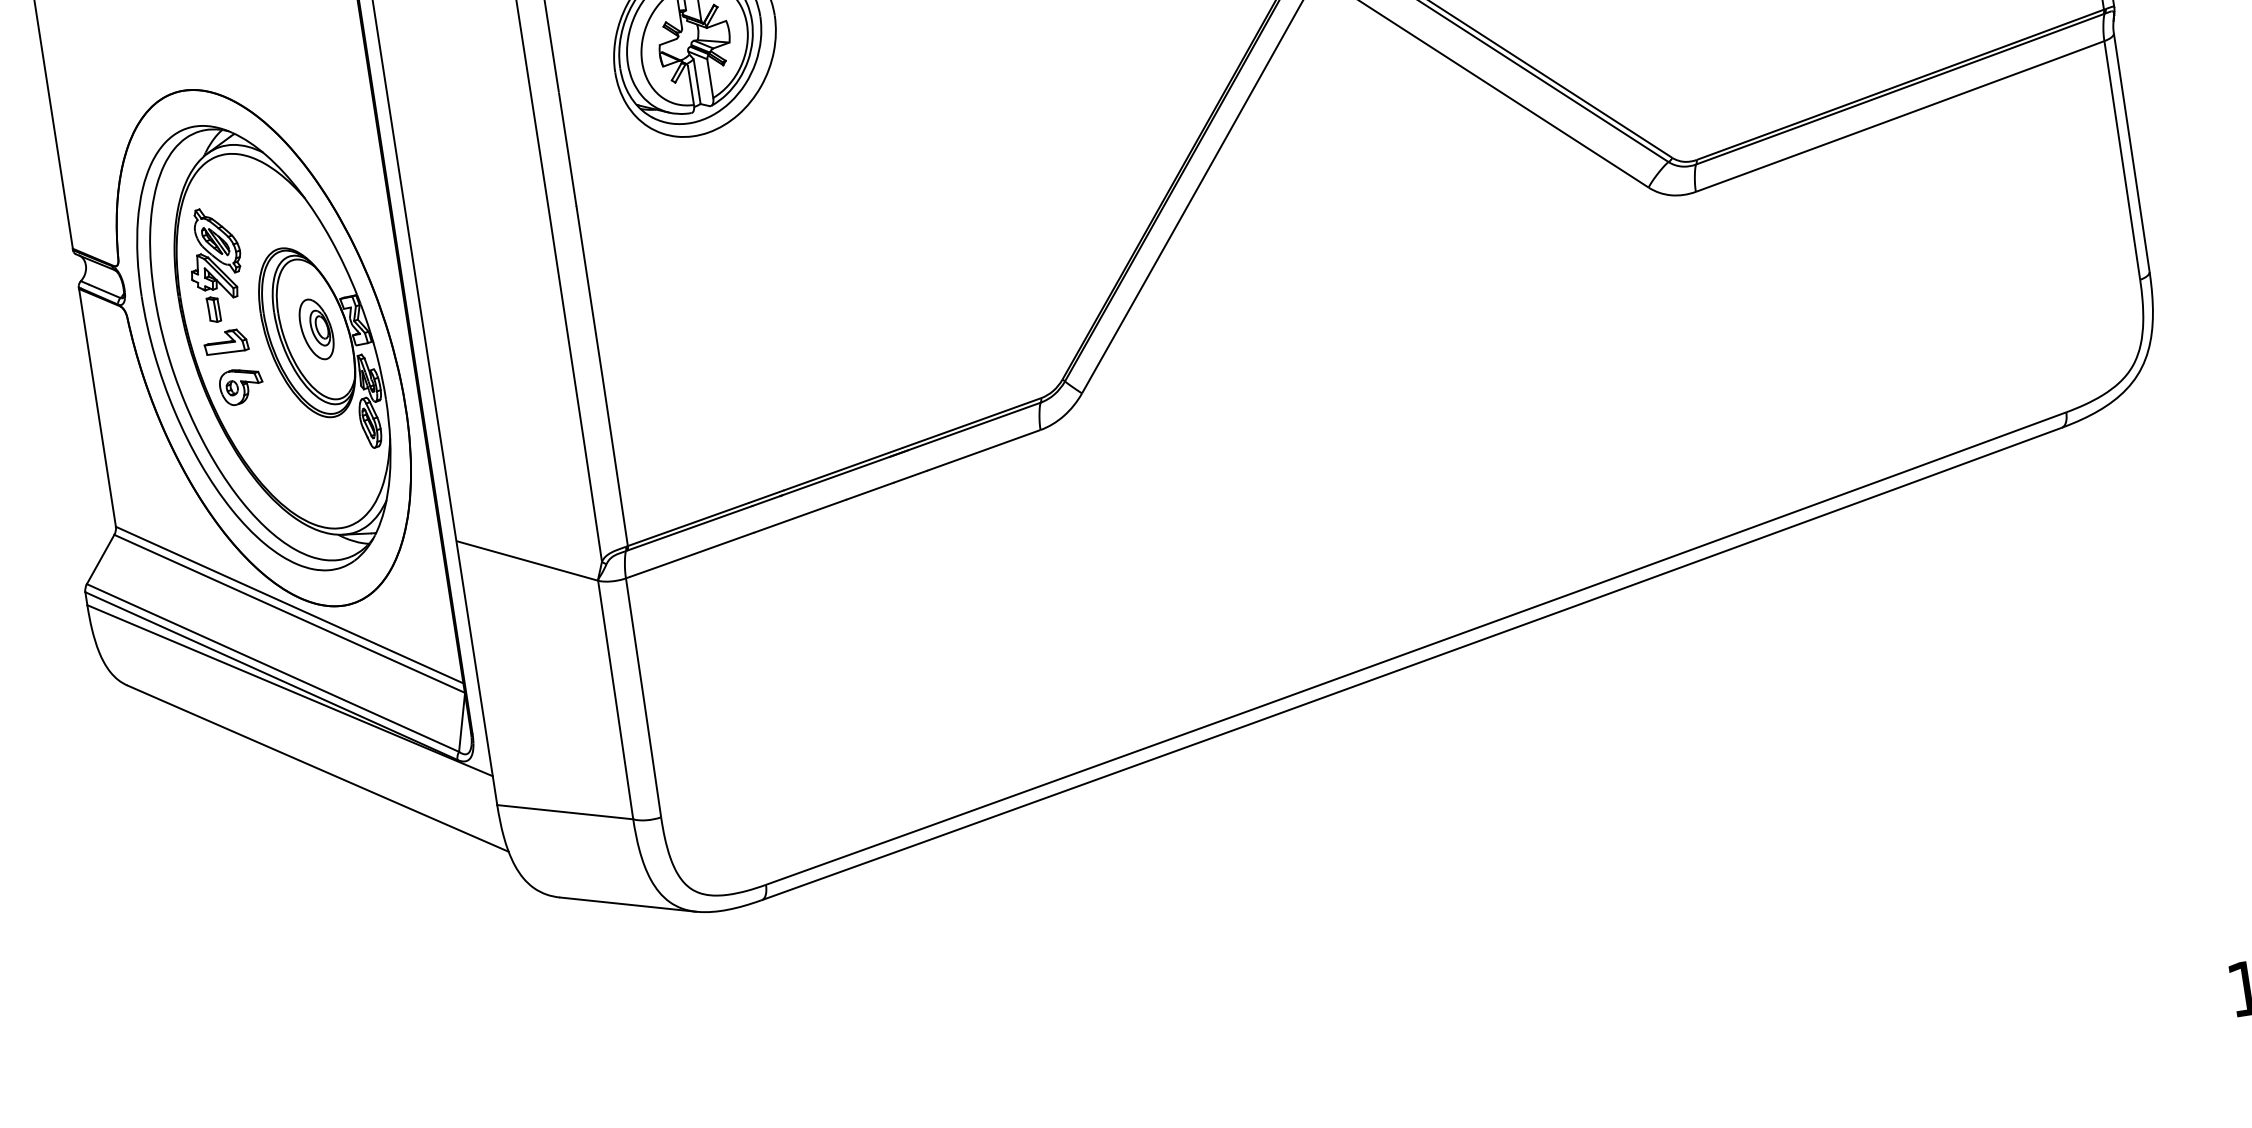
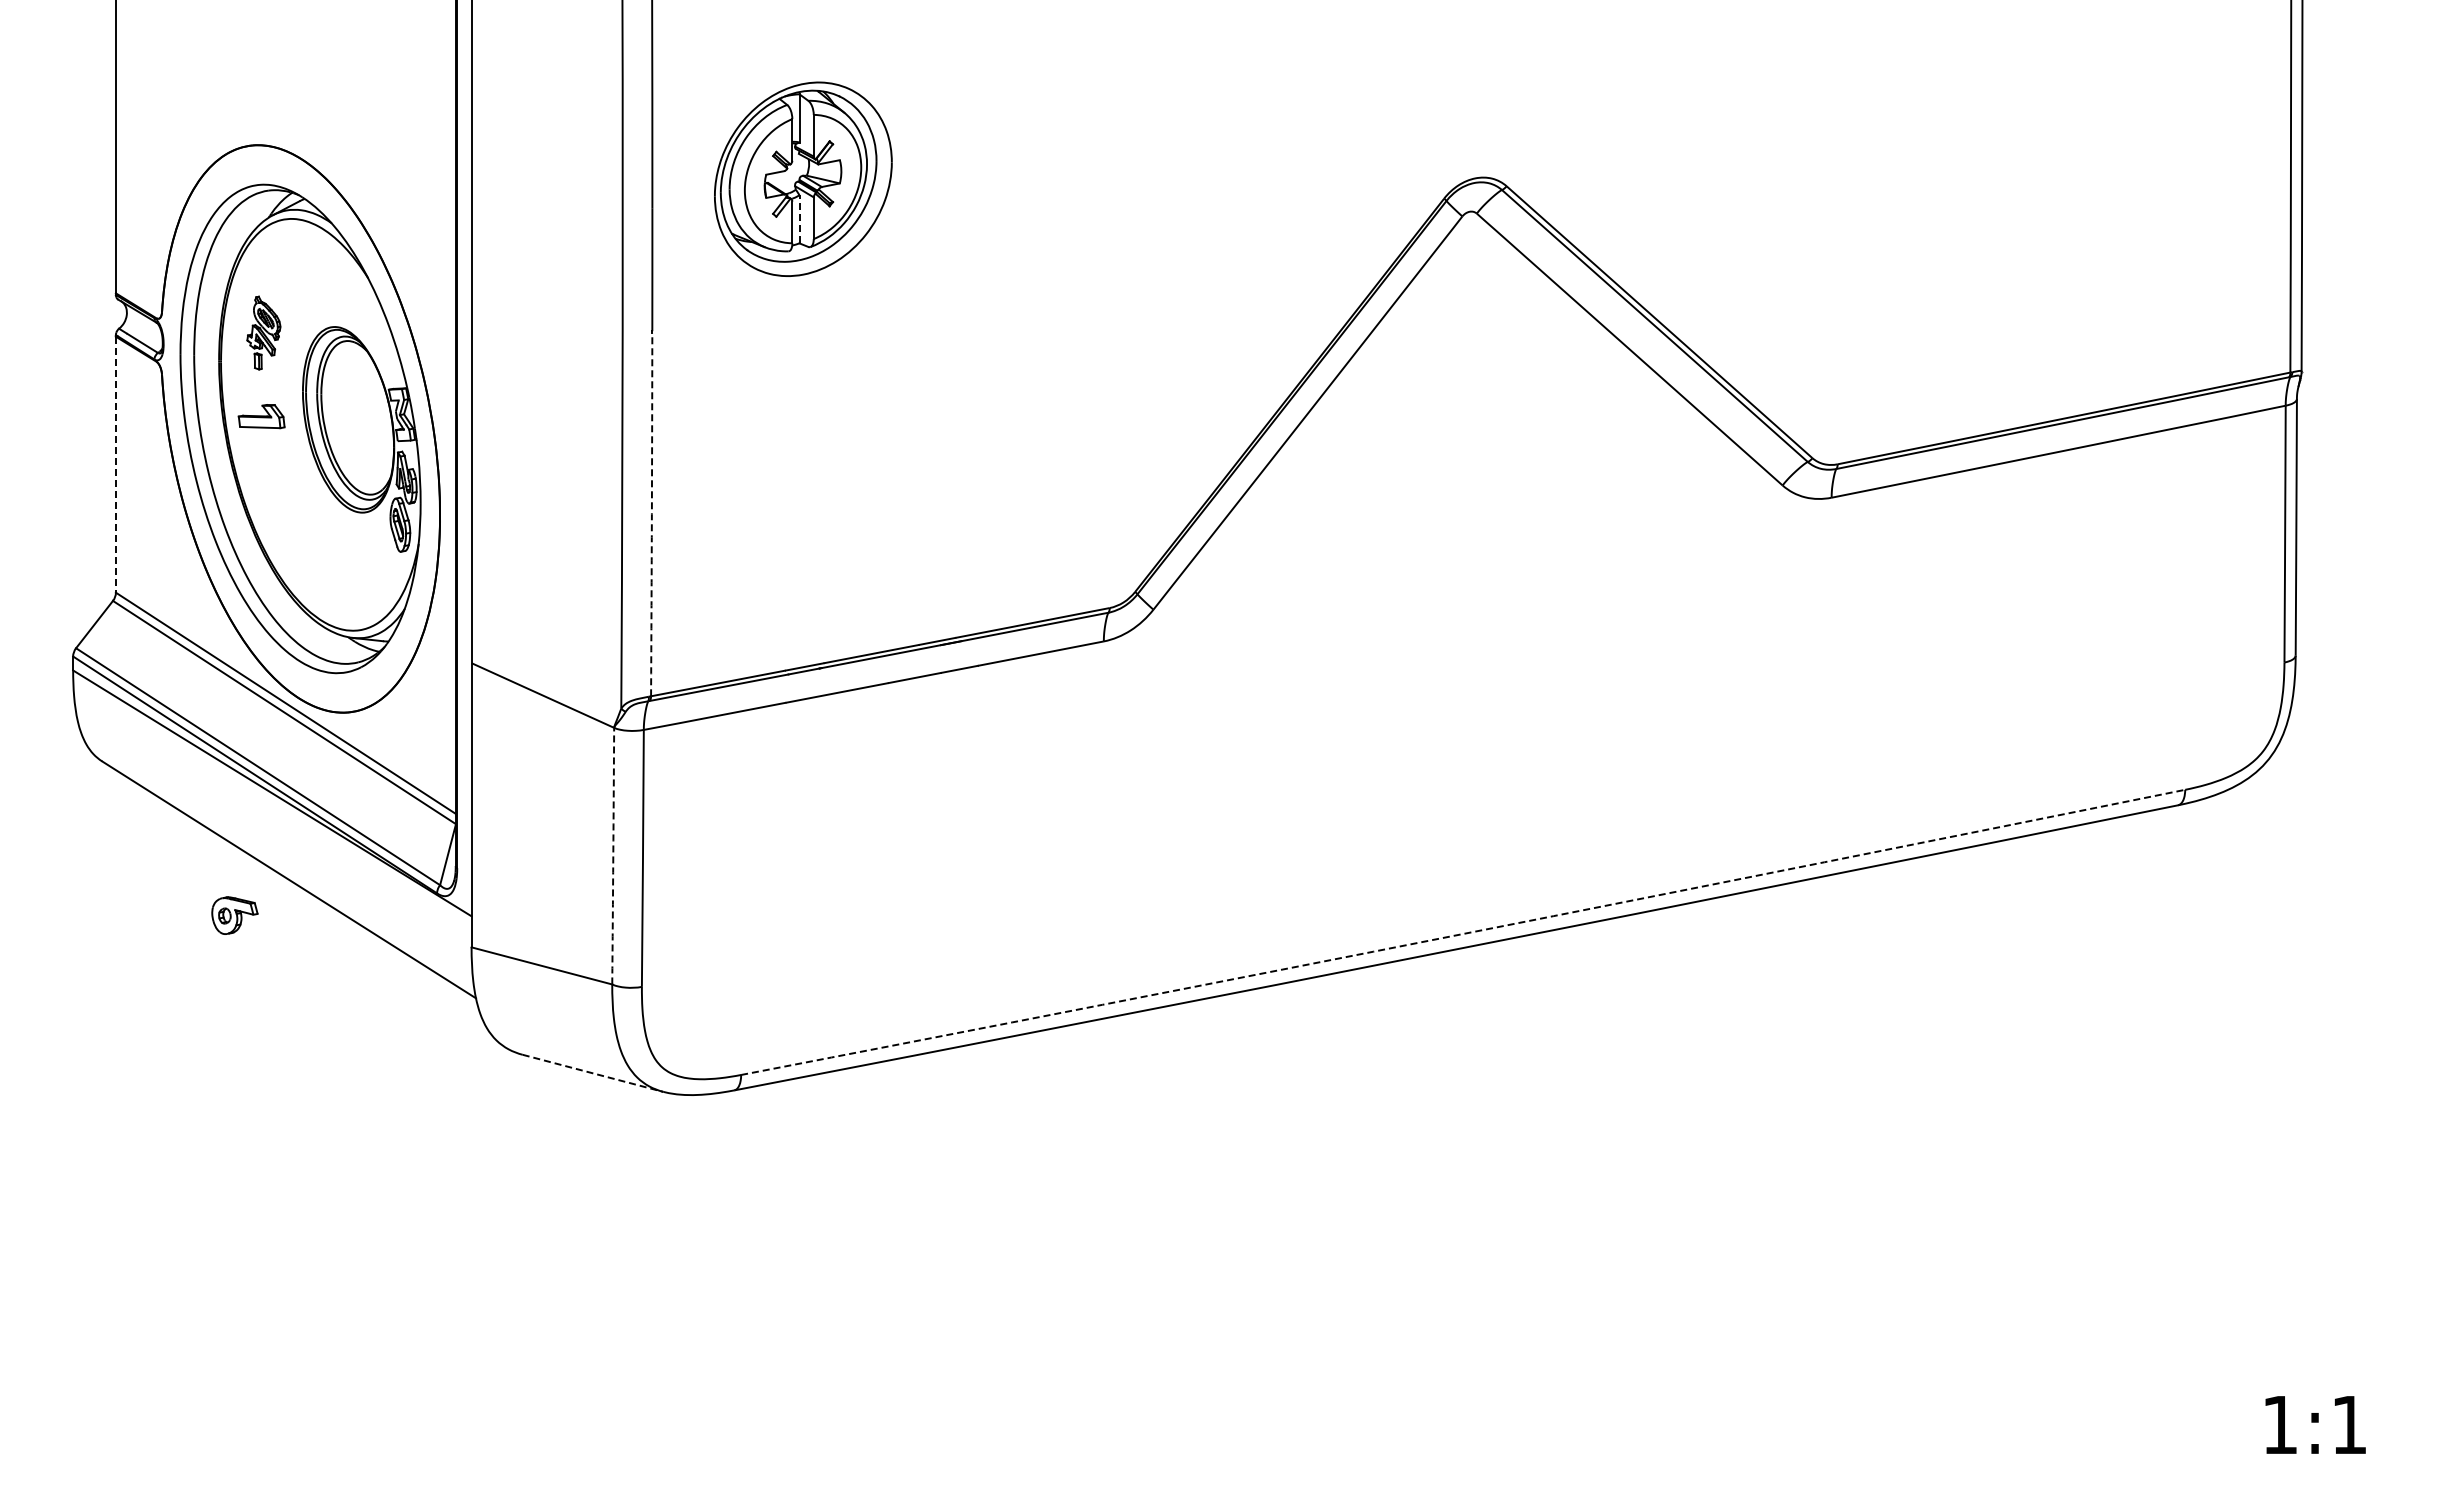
line: (697, 80) -> (799, 218), solid -> dashed
part: (215, 263) -> (263, 332), size x0.6
part: (316, 329) -> (359, 417), removed
arc: (602, 377) -> (651, 514), solid -> dashed
part: (241, 386) -> (234, 915), moved
line: (97, 407) -> (115, 464), solid -> dashed
arc: (1416, 649) -> (1463, 933), solid -> dashed
arc: (616, 700) -> (613, 856), solid -> dashed
line: (628, 904) -> (593, 1073), solid -> dashed

